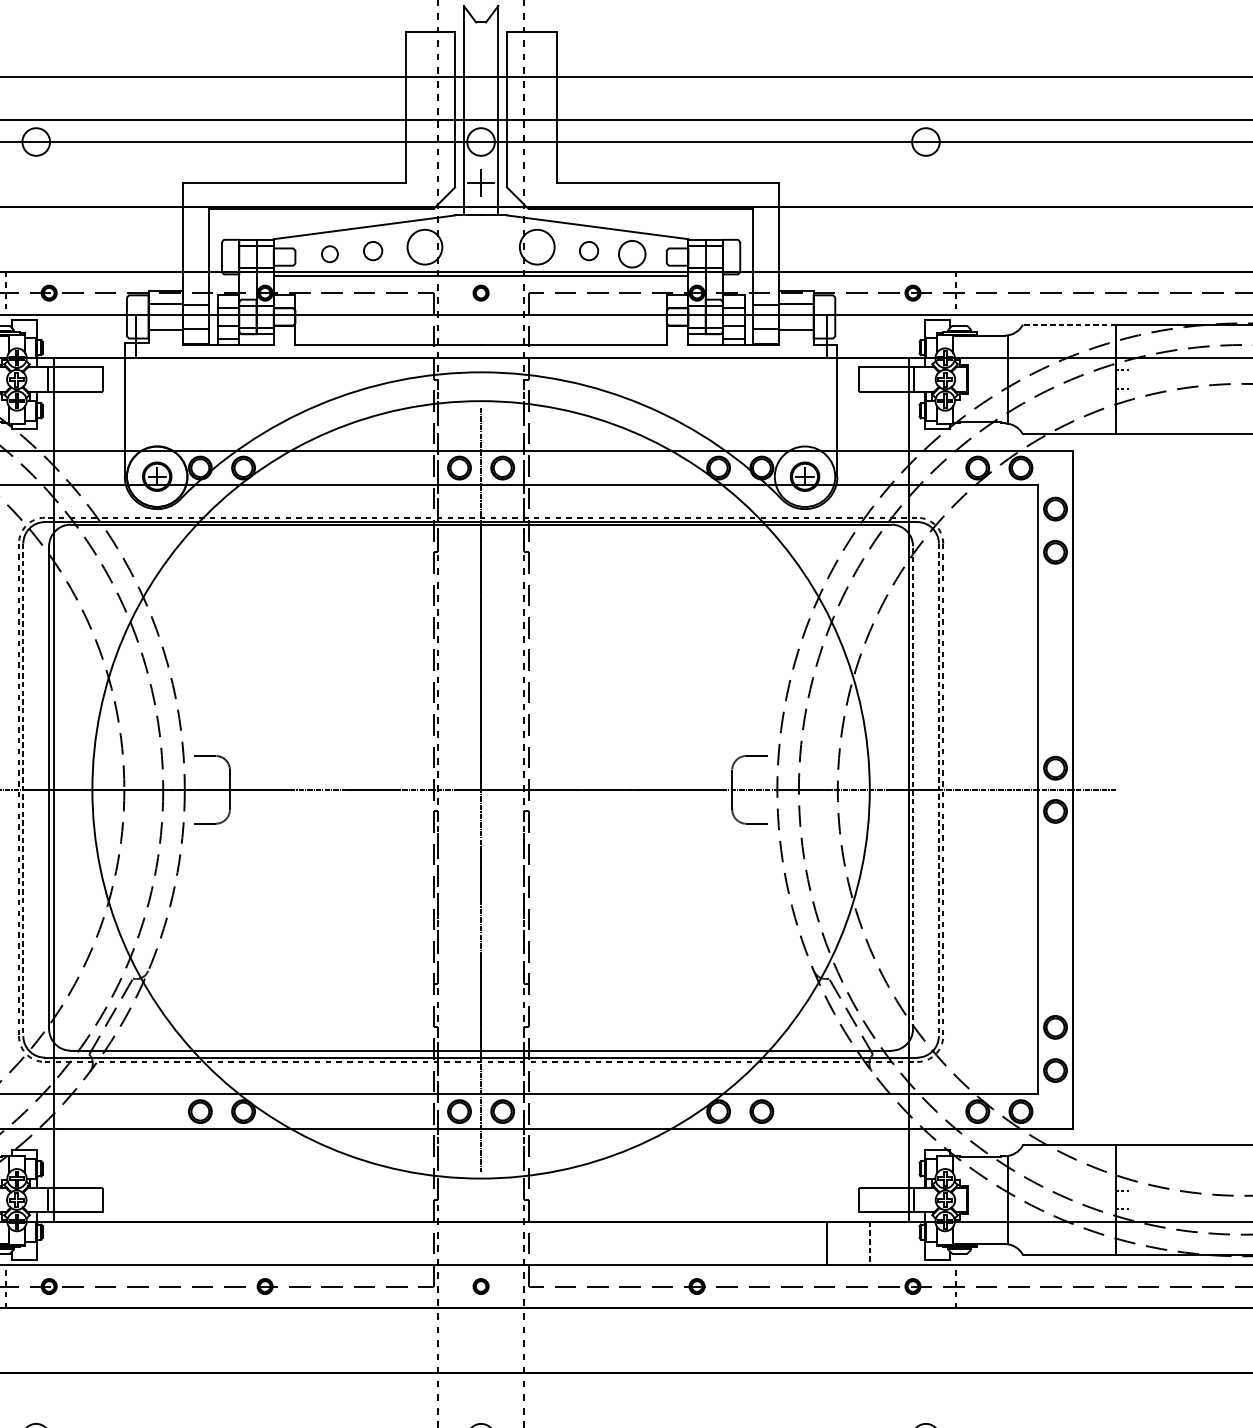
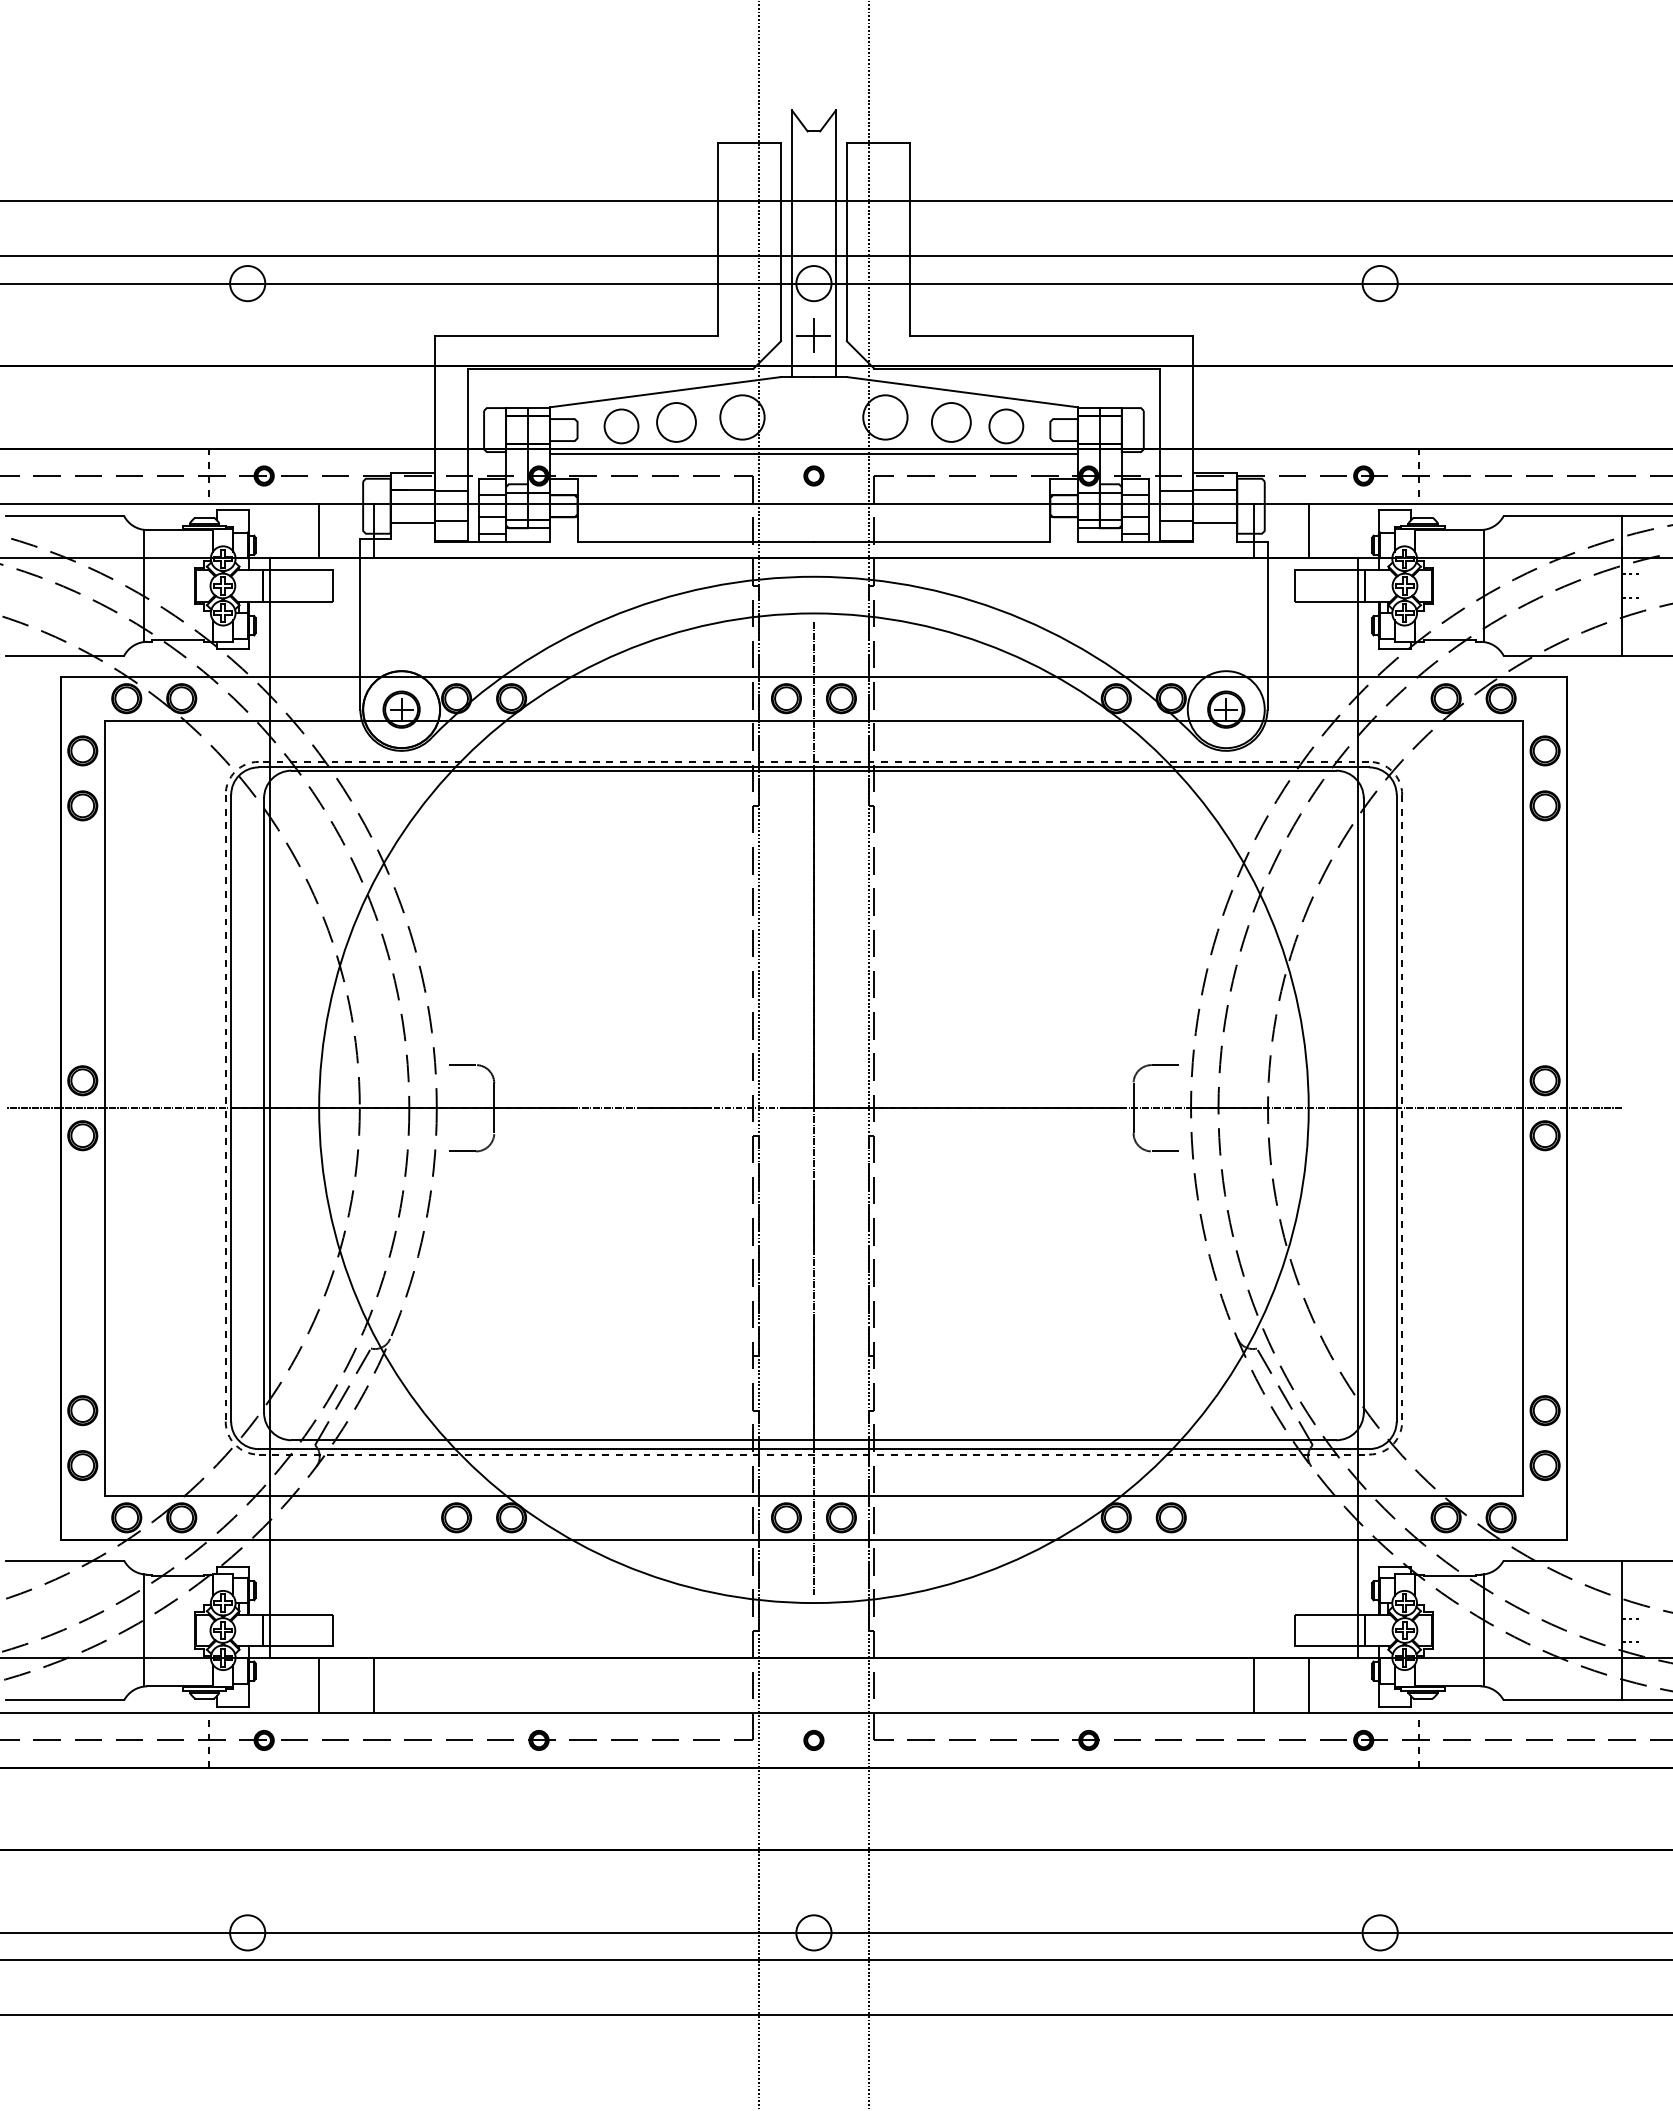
circle: (373, 251) -> (676, 422), size x1.67
circle: (588, 251) -> (950, 422), size x1.67
circle: (329, 254) -> (621, 426), size x1.67
line: (1069, 324) -> (1562, 516), dashed -> solid
line: (92, 335) -> (319, 530), added
line: (869, 335) -> (1308, 530), added
line: (912, 786) -> (1363, 1104), dashed -> solid
line: (23, 790) -> (231, 1108), dashed -> solid
line: (938, 790) -> (1396, 1108), dashed -> solid
line: (92, 1243) -> (319, 1685), added
line: (135, 1243) -> (374, 1685), added
line: (869, 1244) -> (1308, 1686), dashed -> solid

